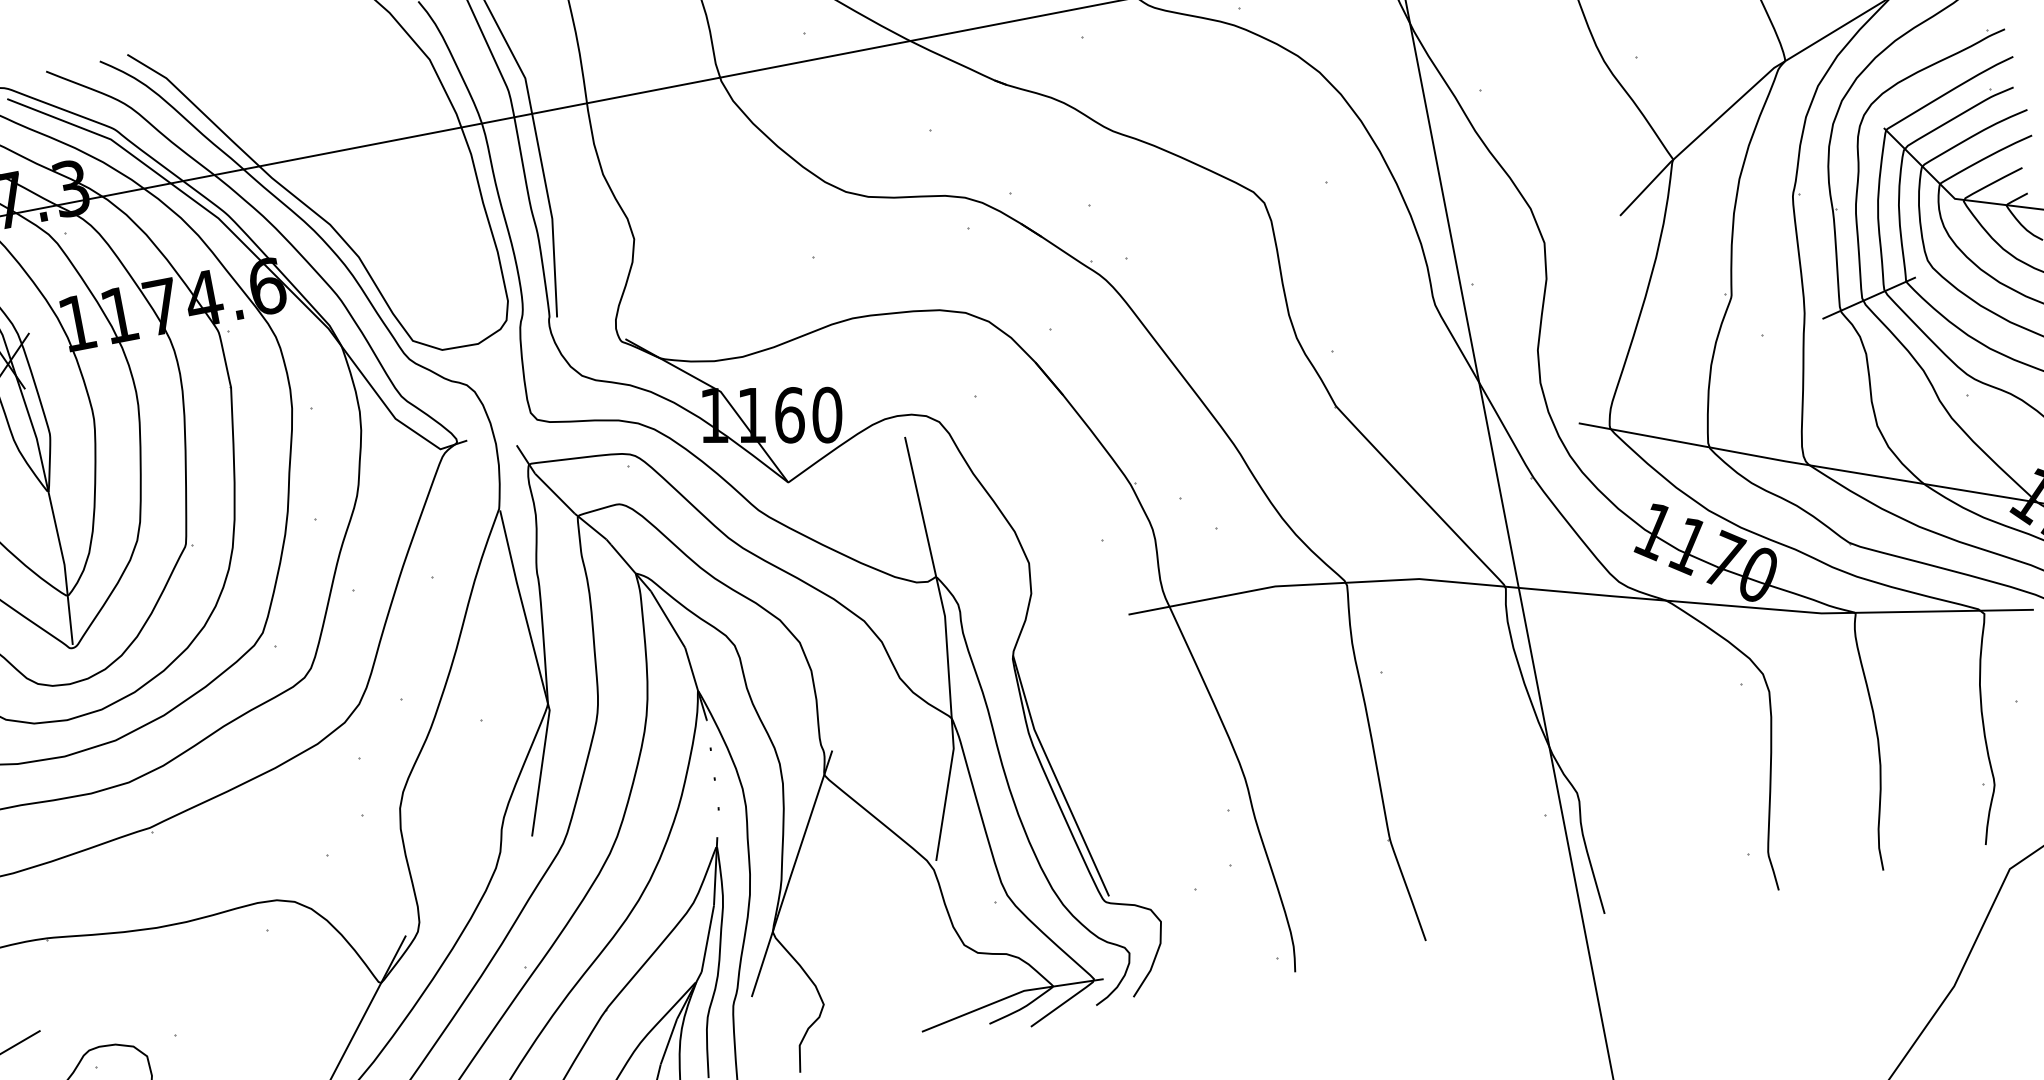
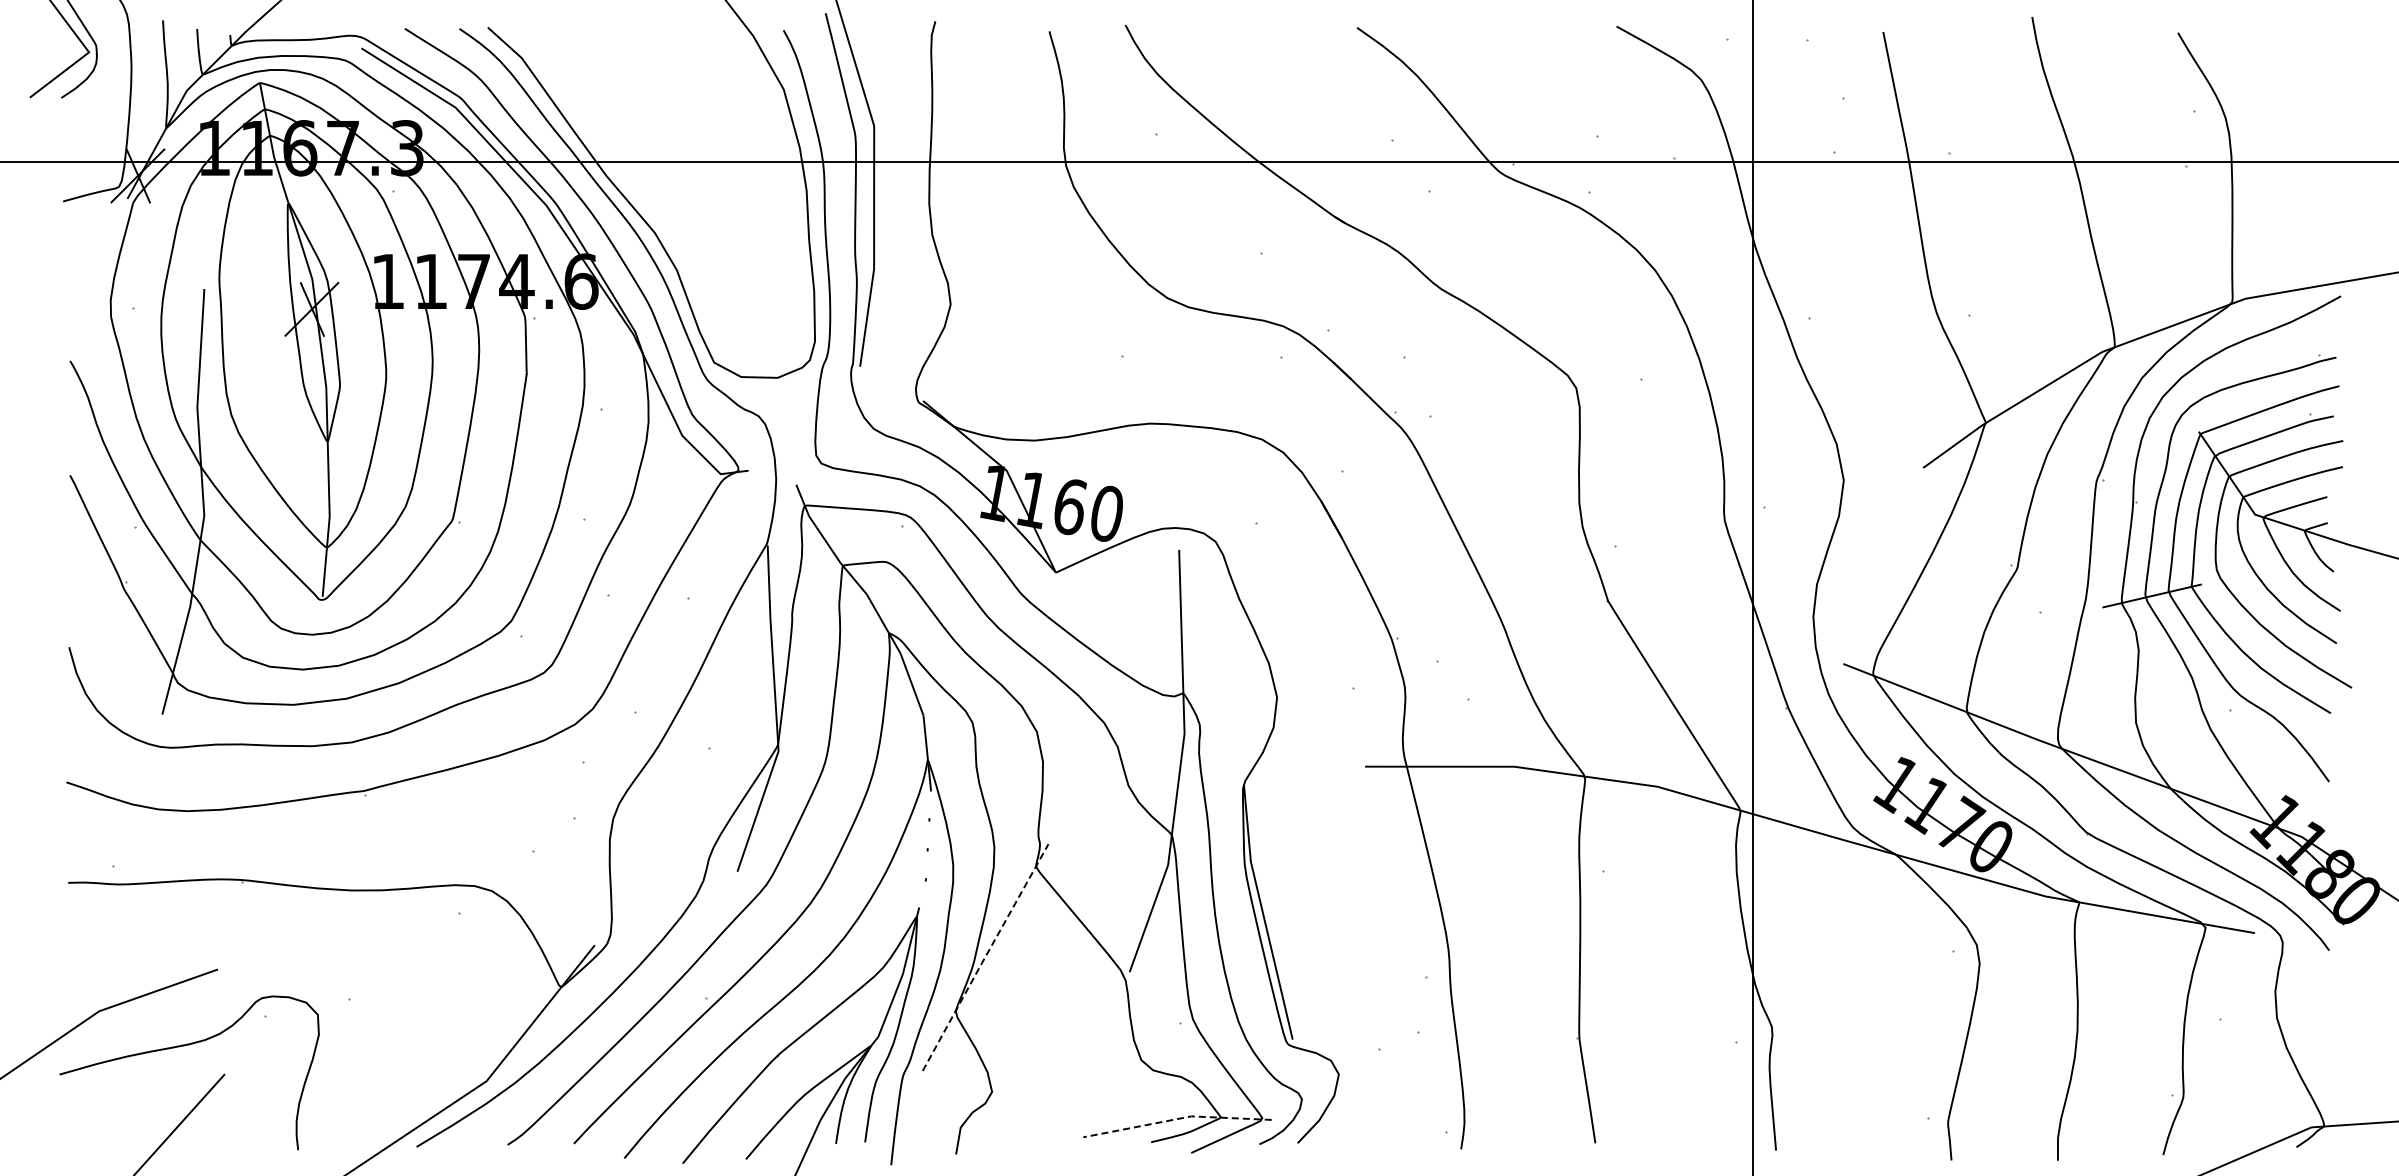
line: (791, 873) -> (985, 957), solid -> dashed
line: (1010, 996) -> (1176, 1119), solid -> dashed

